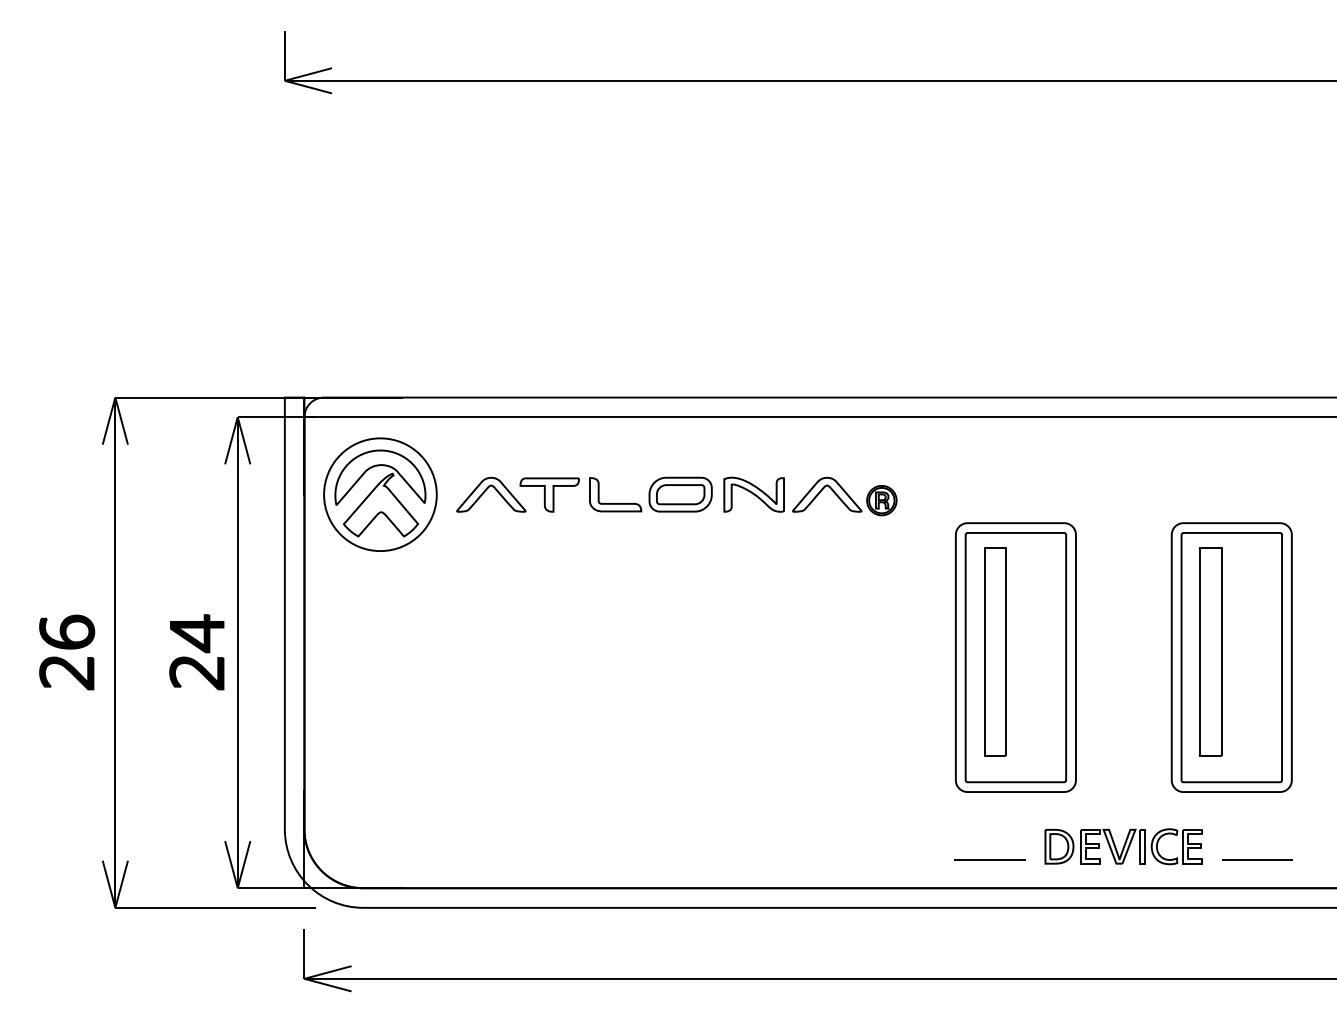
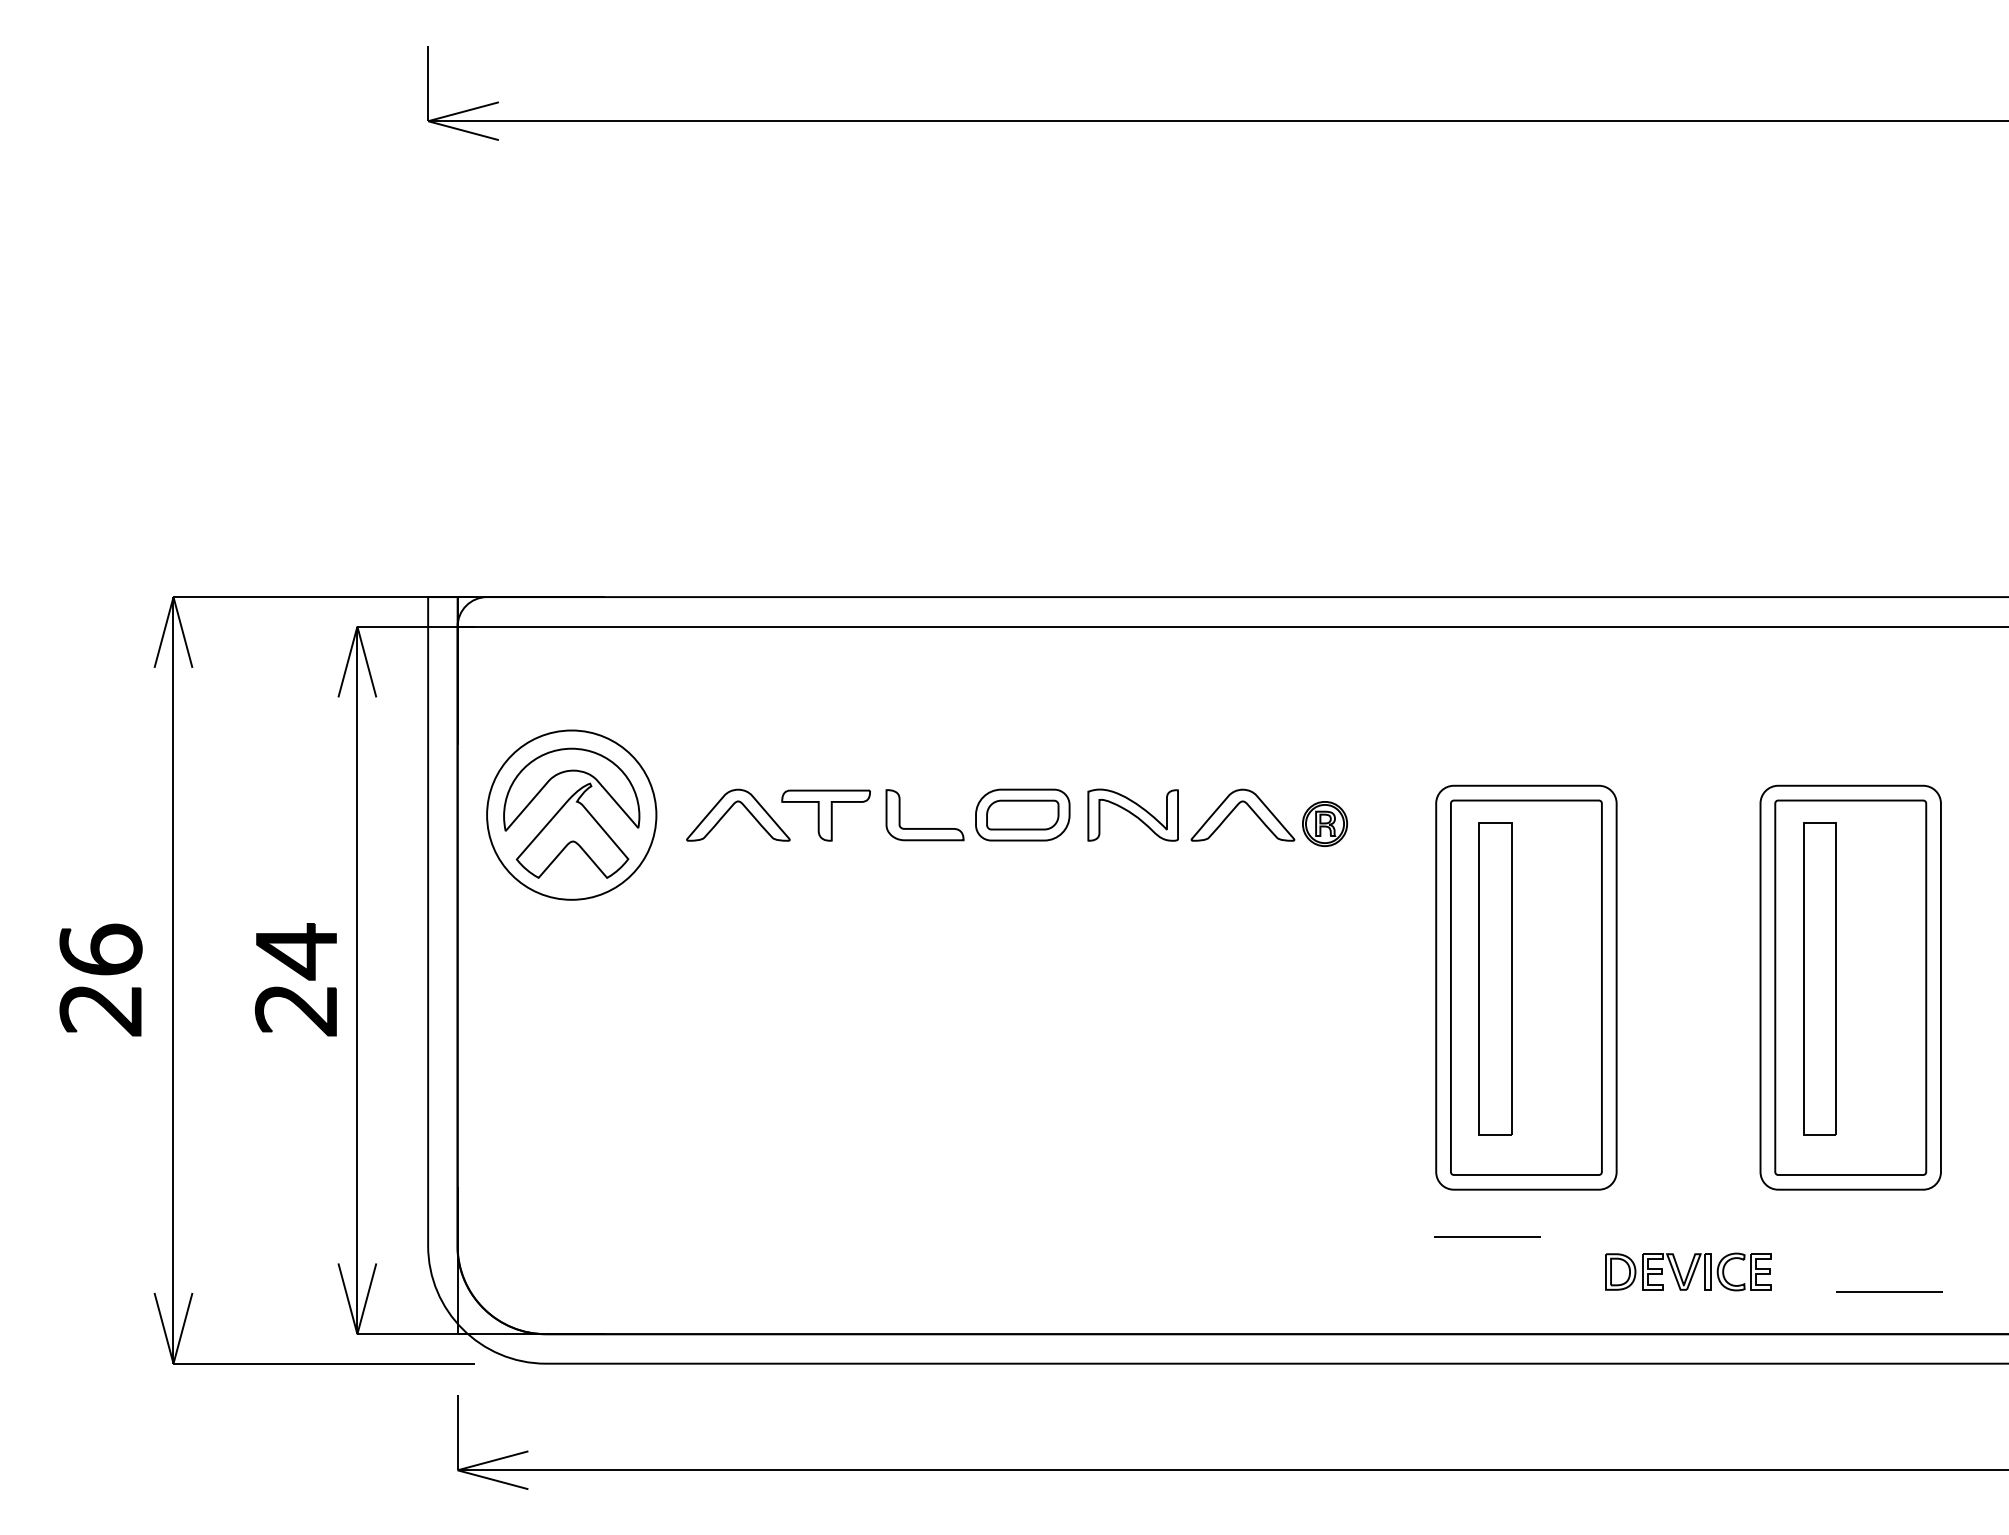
part: (610, 503) -> (917, 828), moved
part: (1123, 846) -> (1688, 1271), size x0.7
line: (989, 859) -> (1486, 1235), moved

